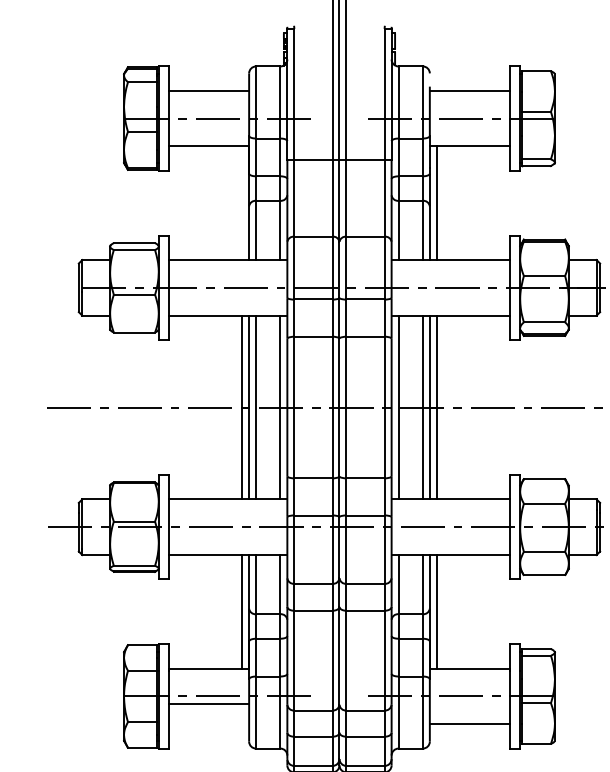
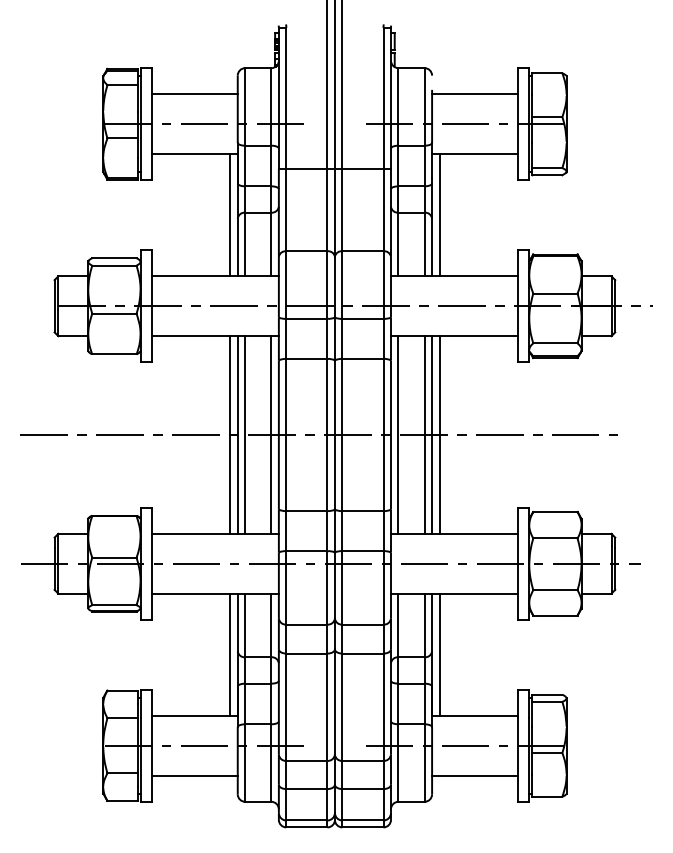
line: (242, 203) -> (230, 215), added
line: (208, 703) -> (194, 775), moved

